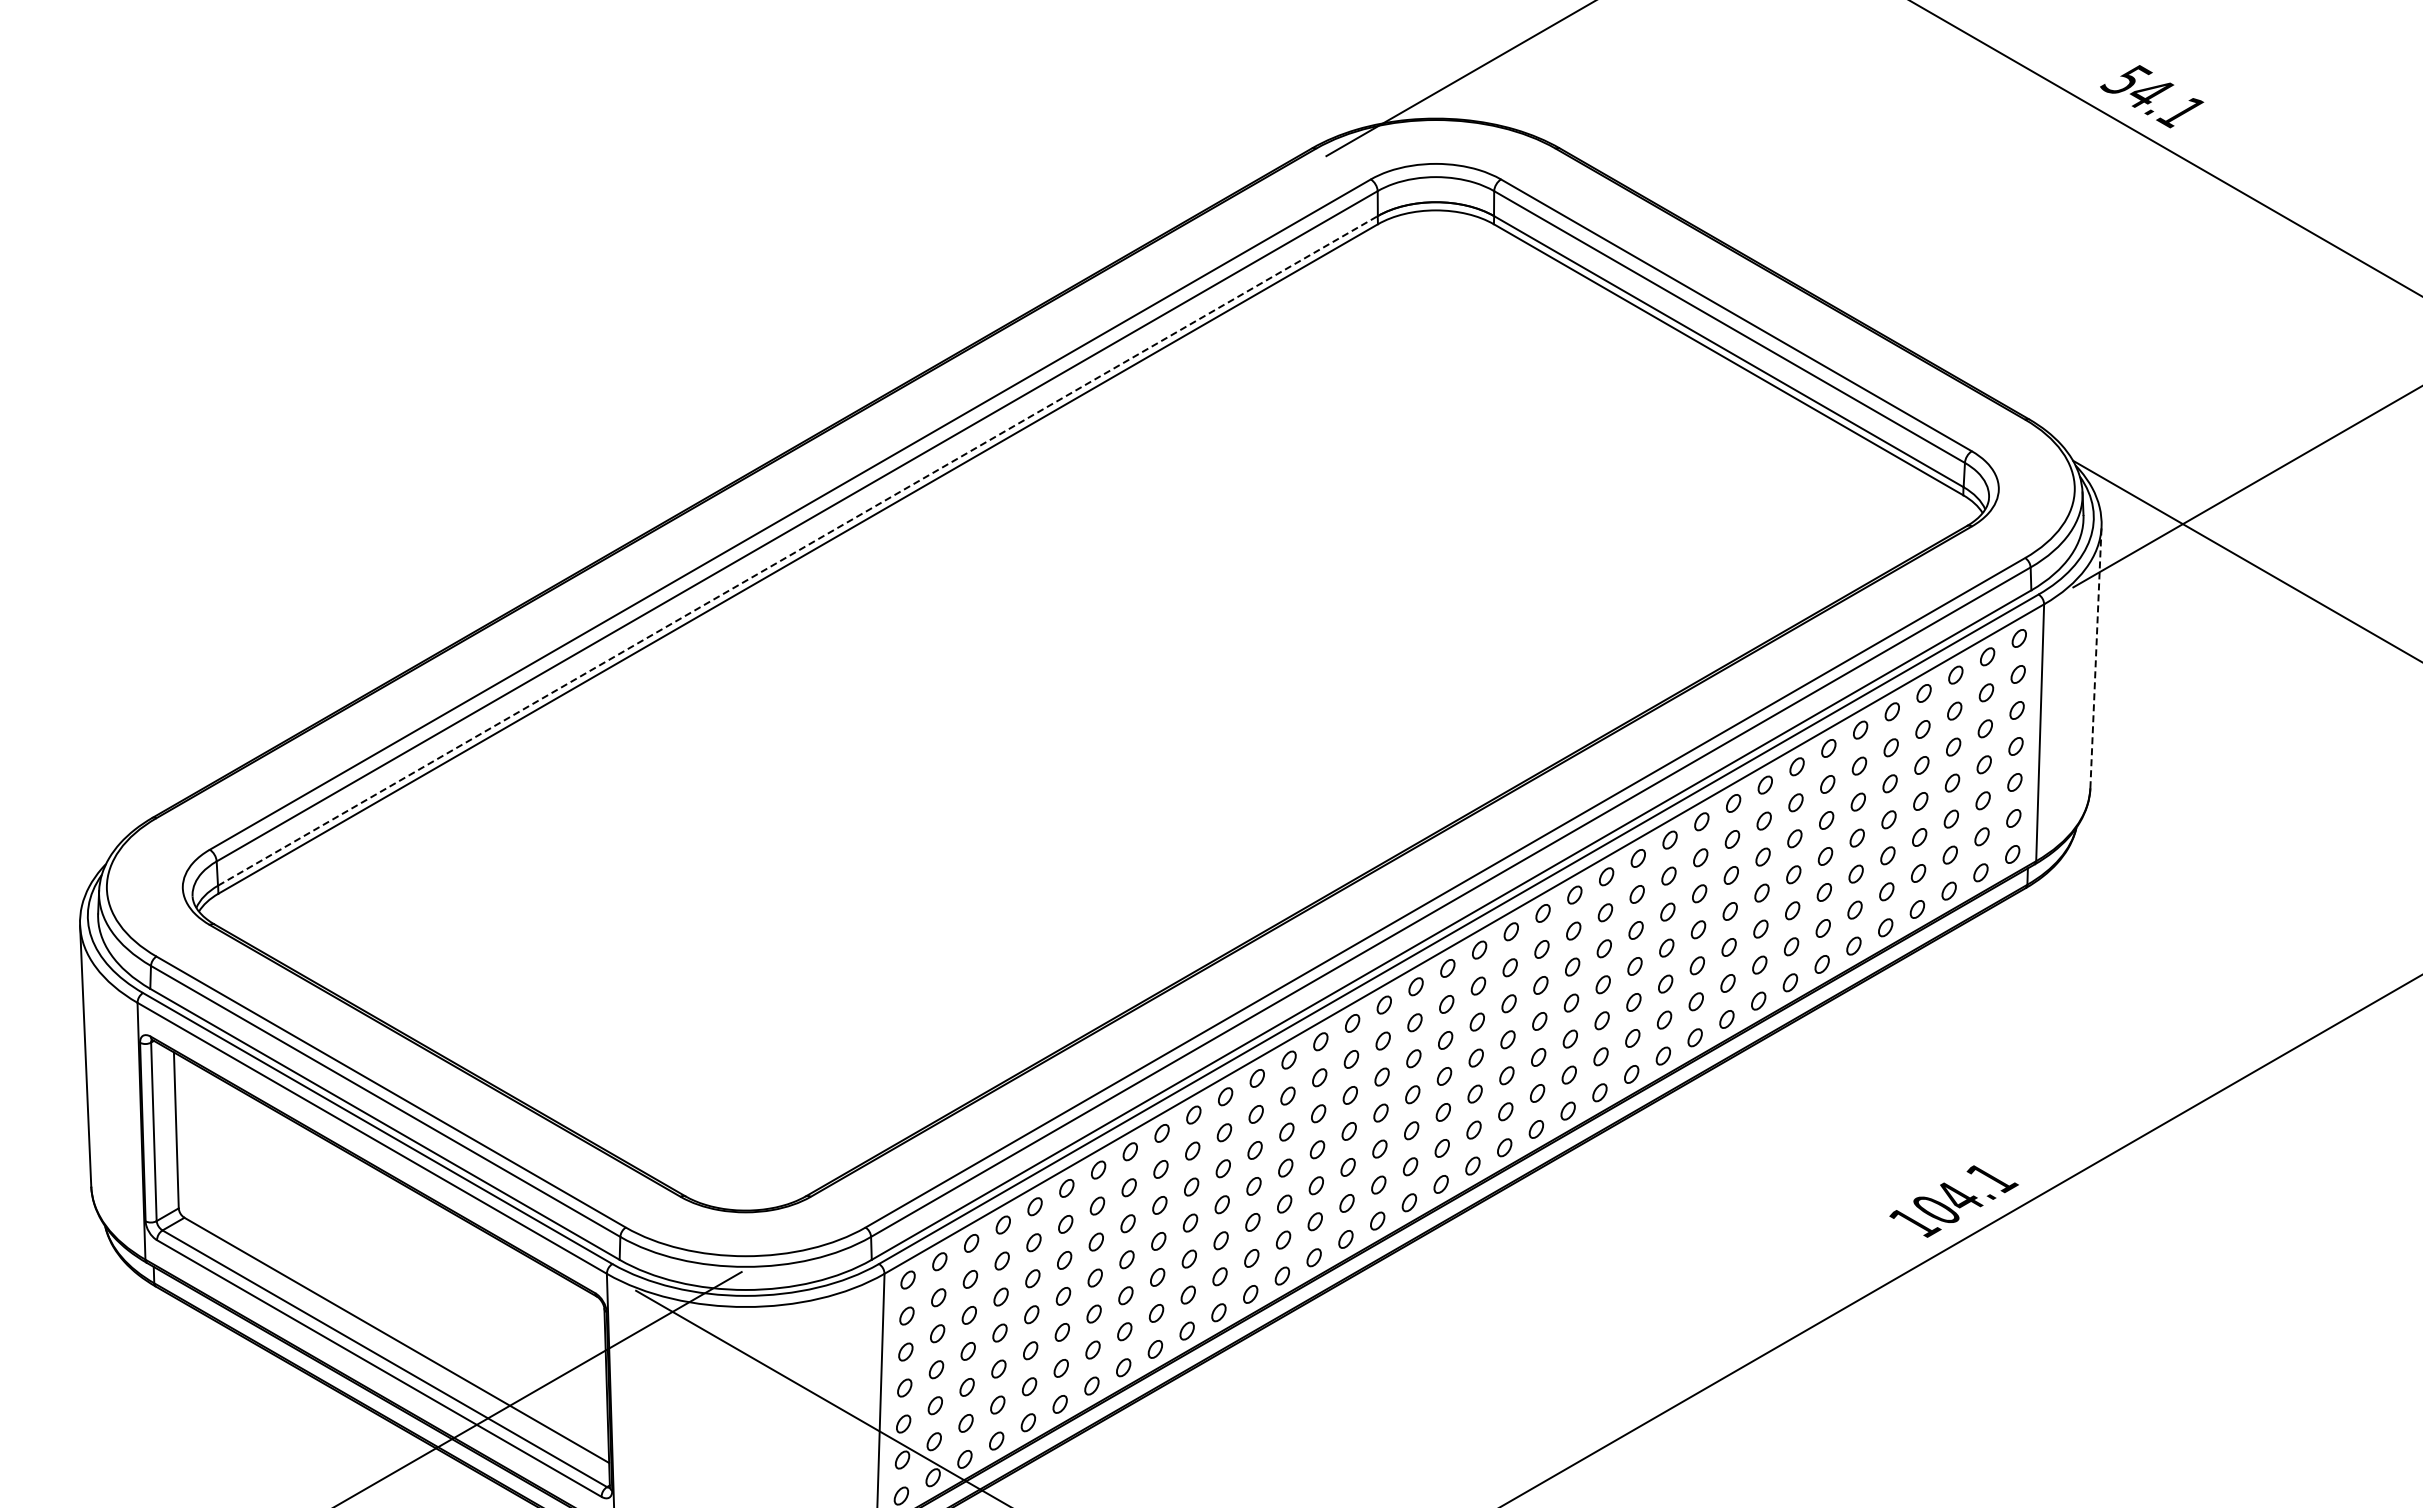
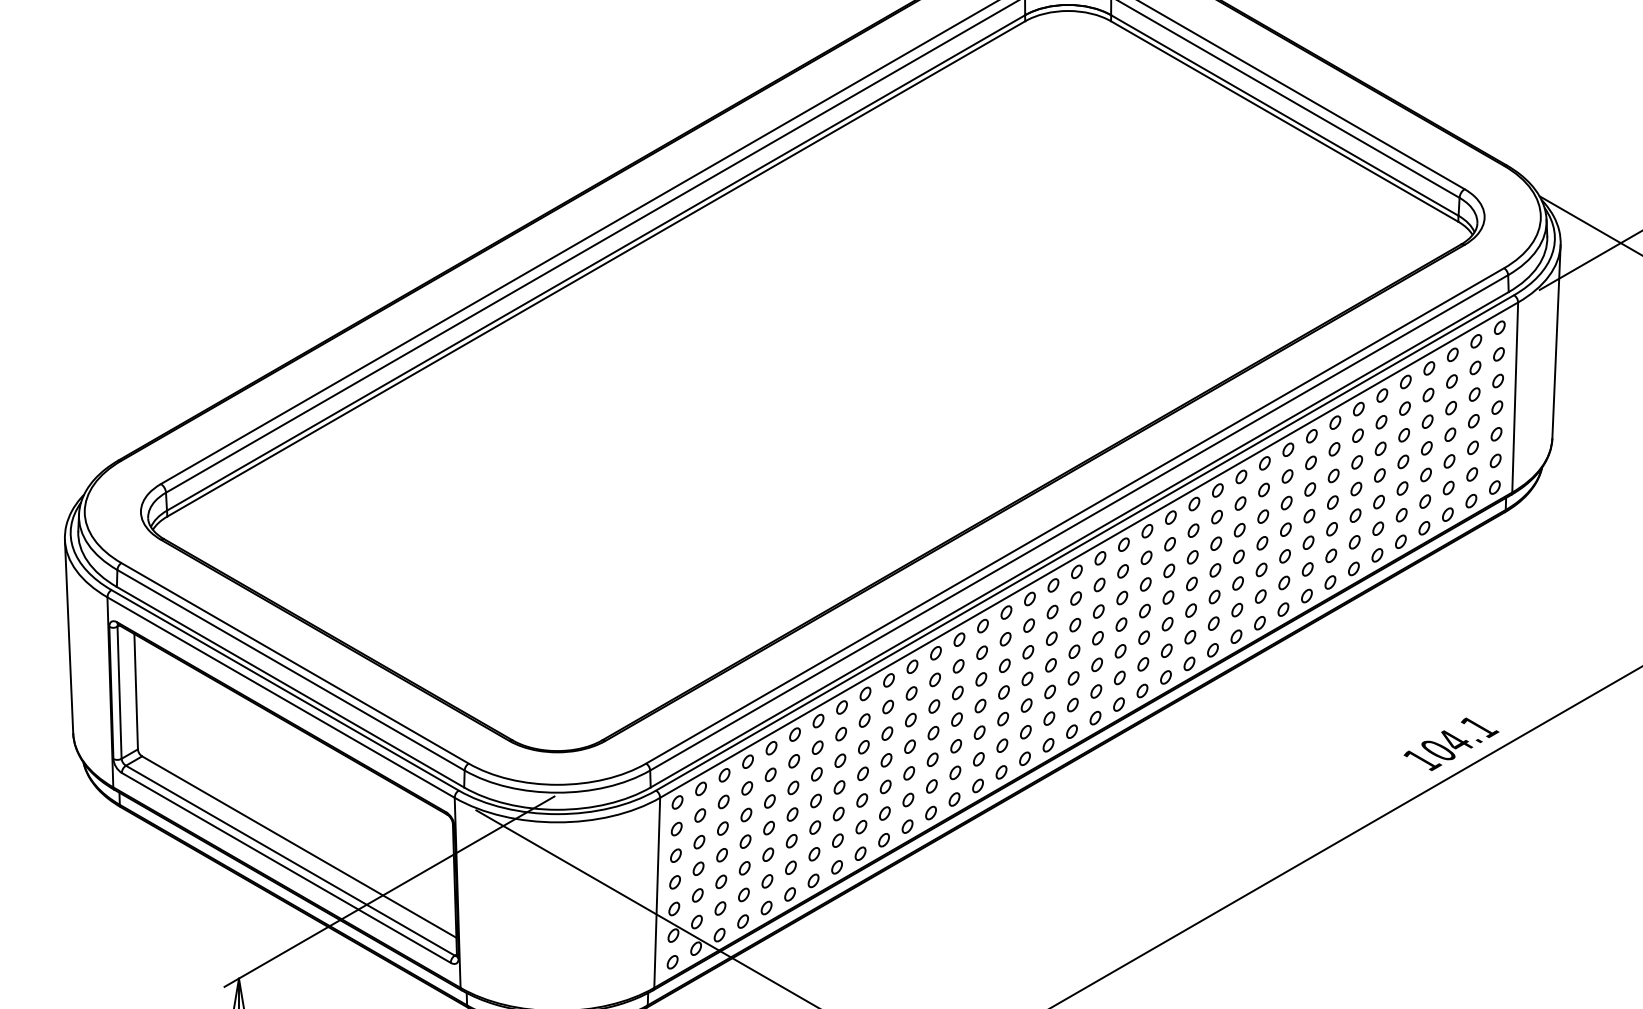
line: (798, 550) -> (596, 262), dashed -> solid
line: (2095, 657) -> (1556, 341), dashed -> solid

